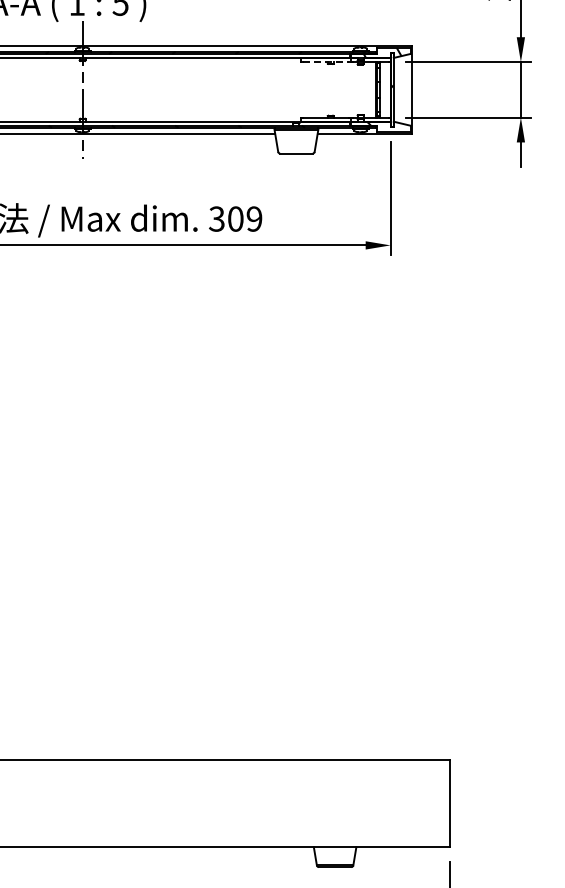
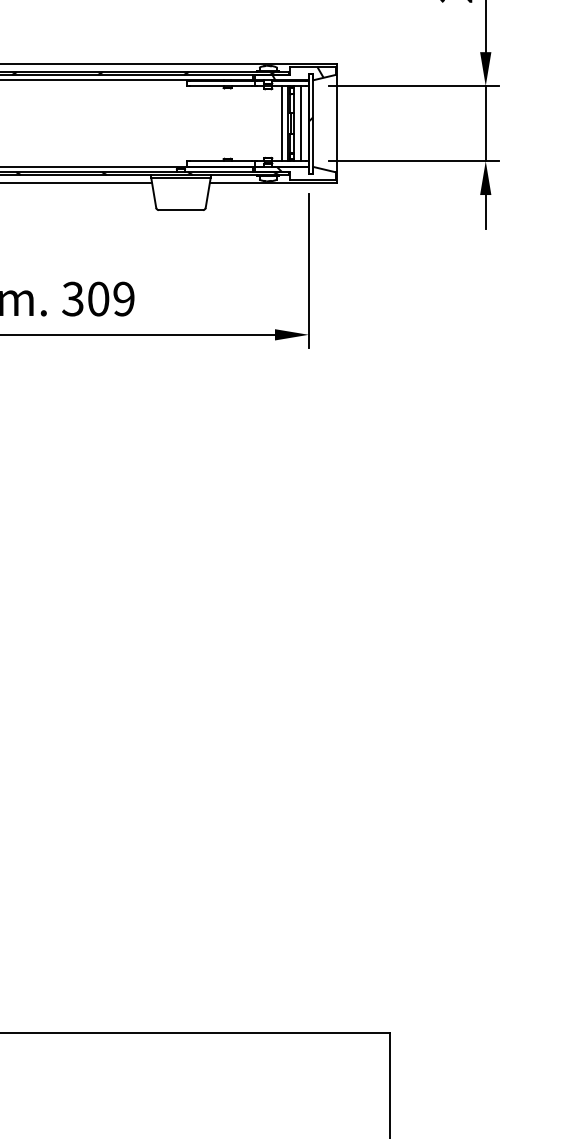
line: (325, 62) -> (220, 86), dashed -> solid
line: (370, 89) -> (281, 123), added
line: (384, 89) -> (300, 123), added

